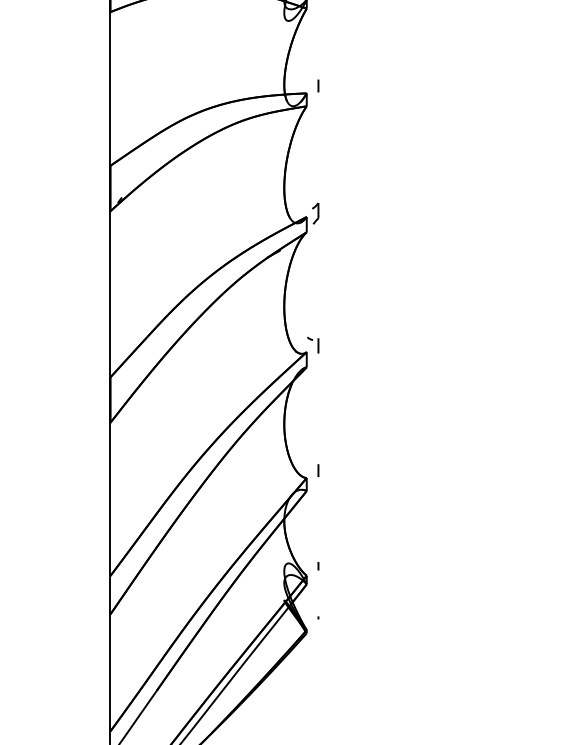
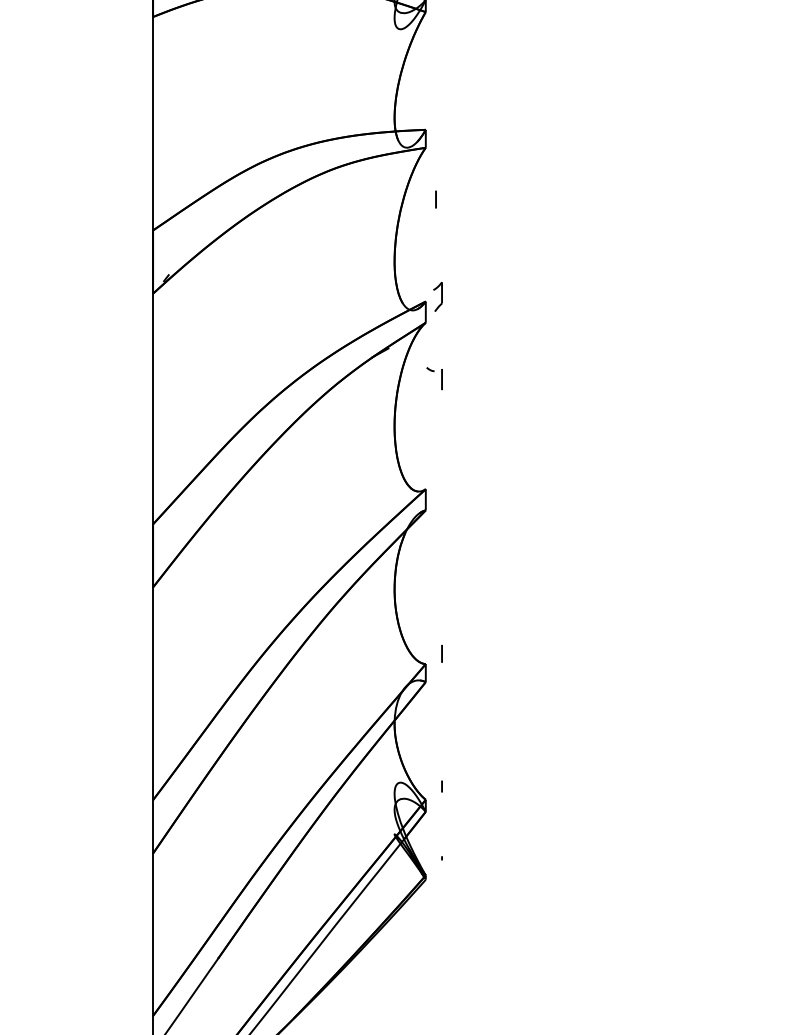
line: (318, 85) -> (435, 199), moved
part: (313, 345) -> (434, 378), moved

